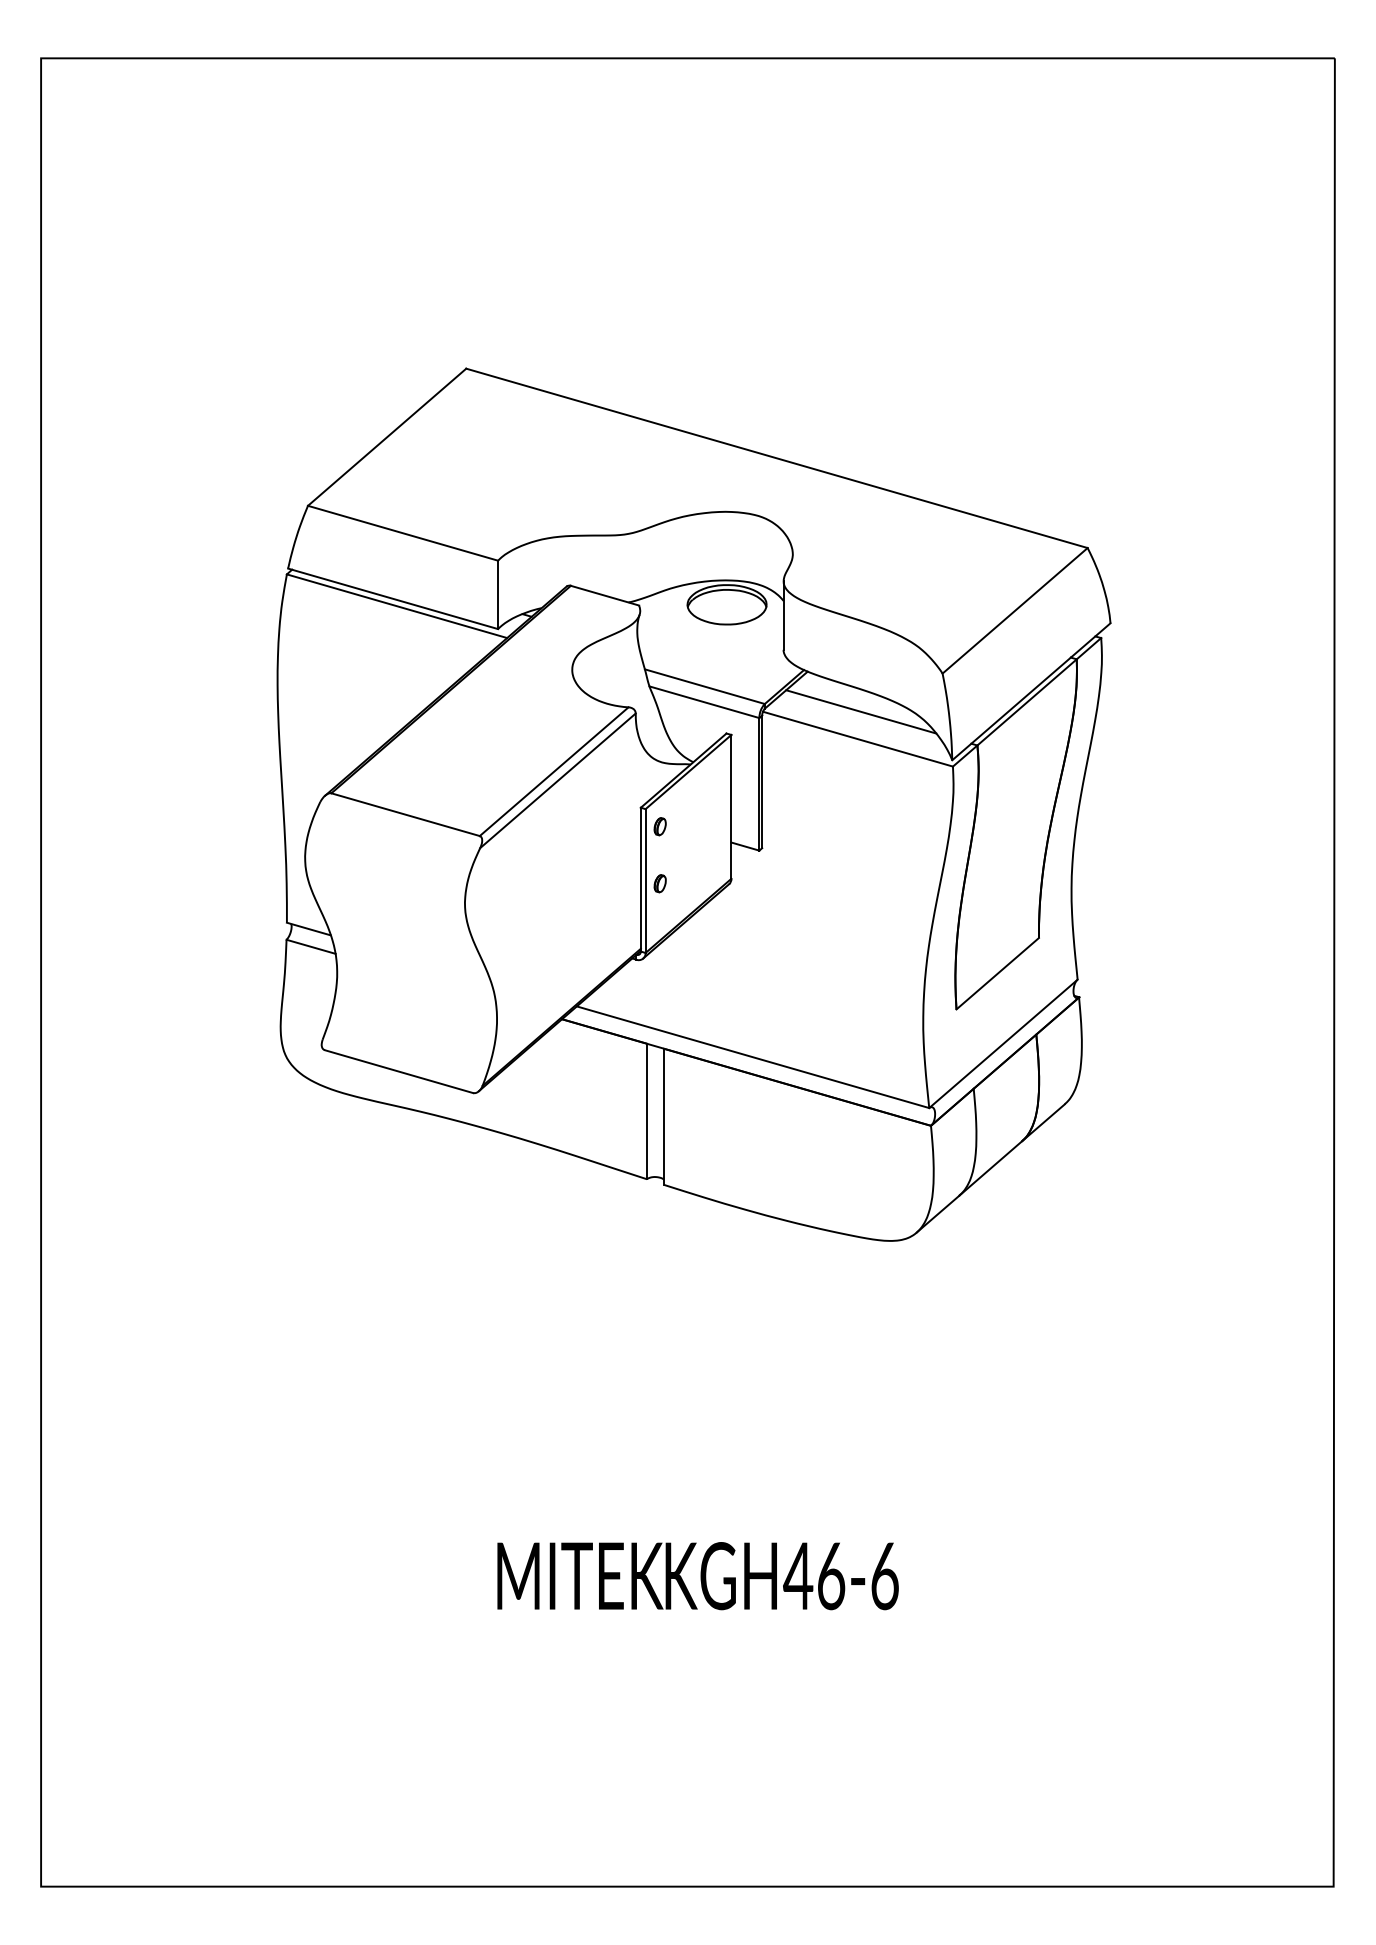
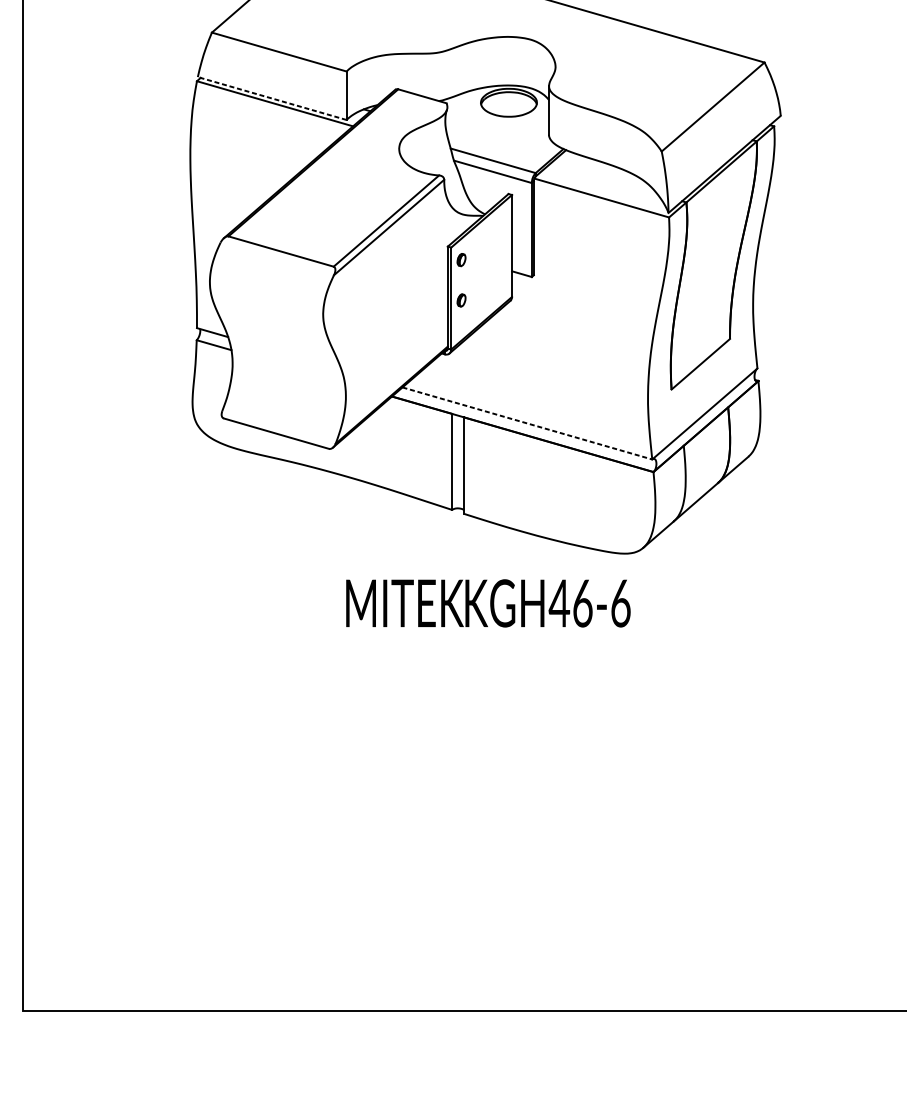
line: (392, 598) -> (271, 98), solid -> dashed
line: (861, 711) -> (604, 178), removed
line: (753, 1057) -> (527, 423), solid -> dashed
text: (697, 1576) -> (488, 603), moved

